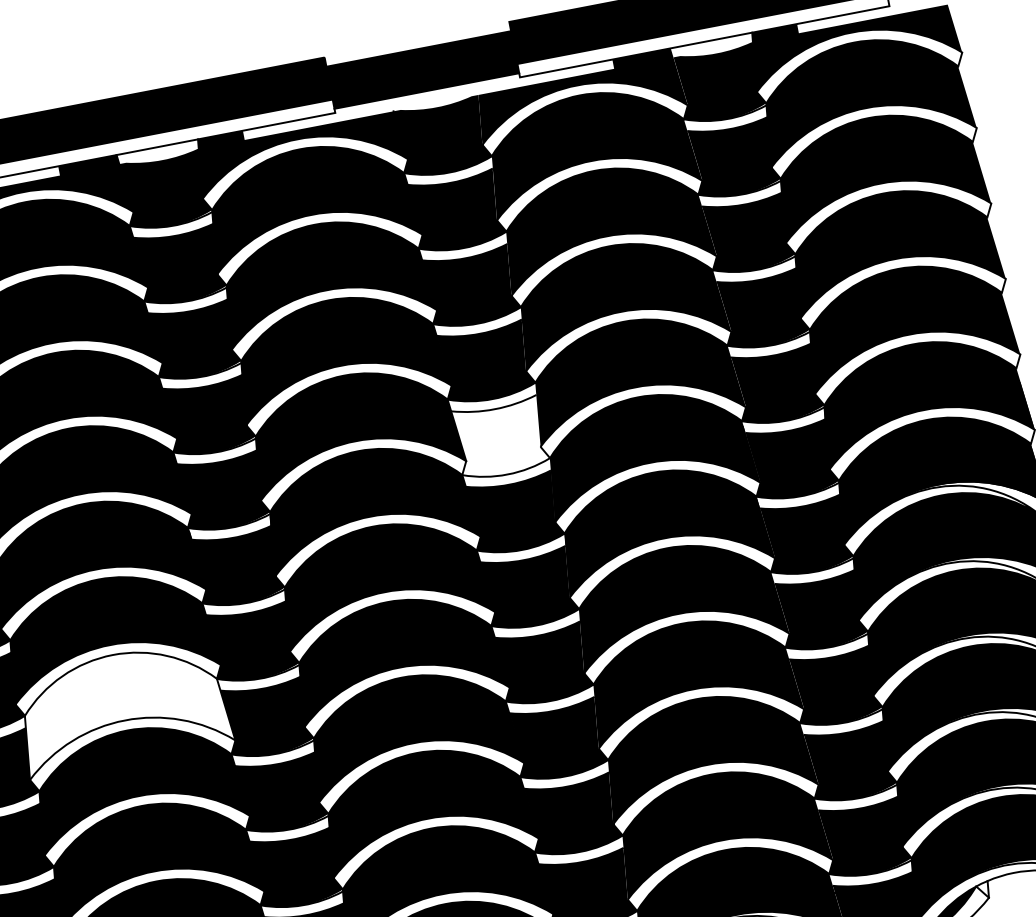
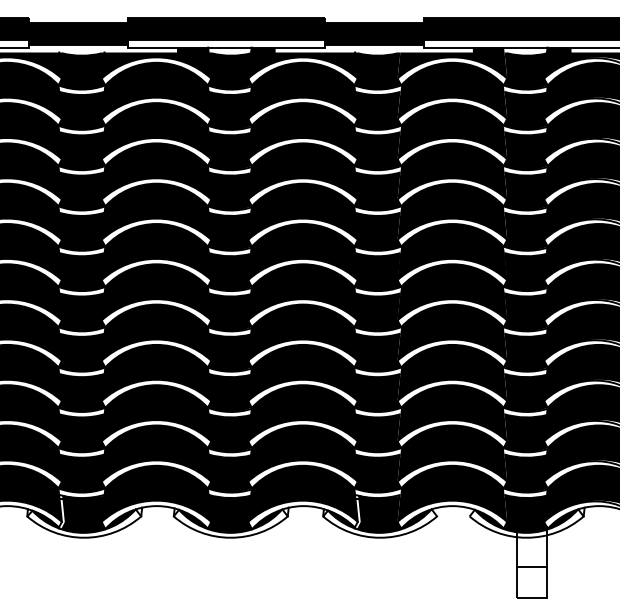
fill: (500, 438) -> (377, 231), added
fill: (122, 707) -> (156, 332), added

